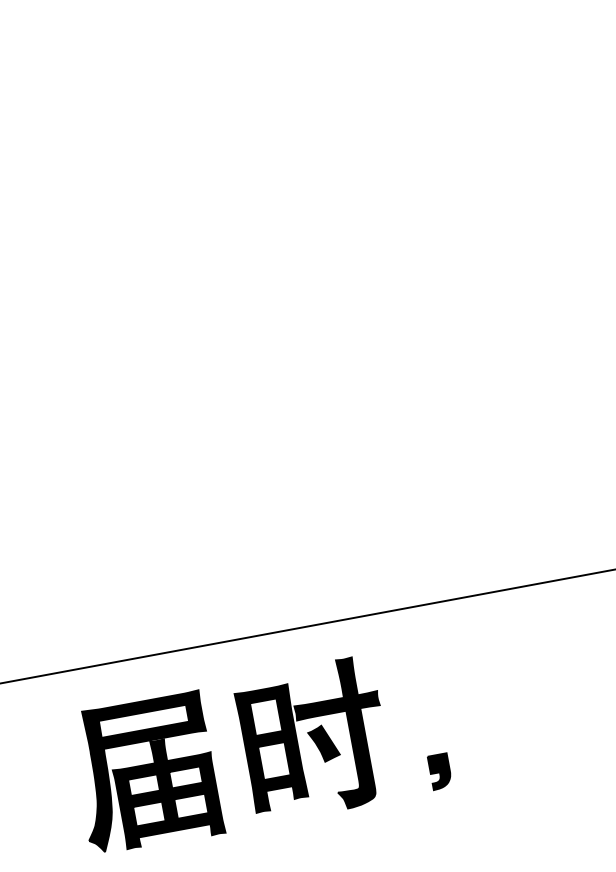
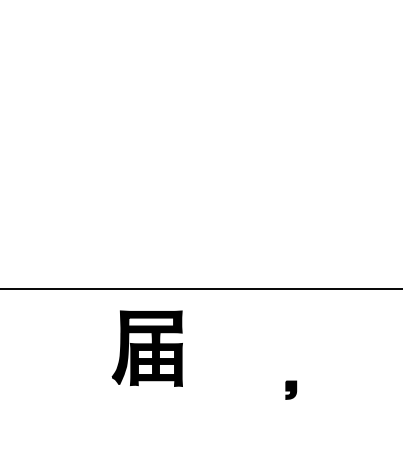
part: (314, 740) -> (235, 347), removed
part: (440, 770) -> (291, 389), moved

